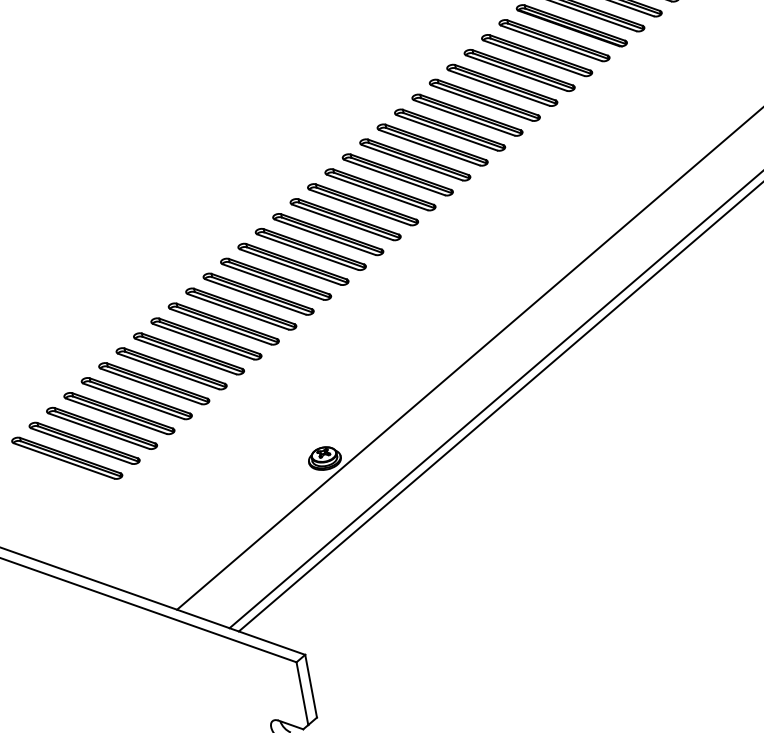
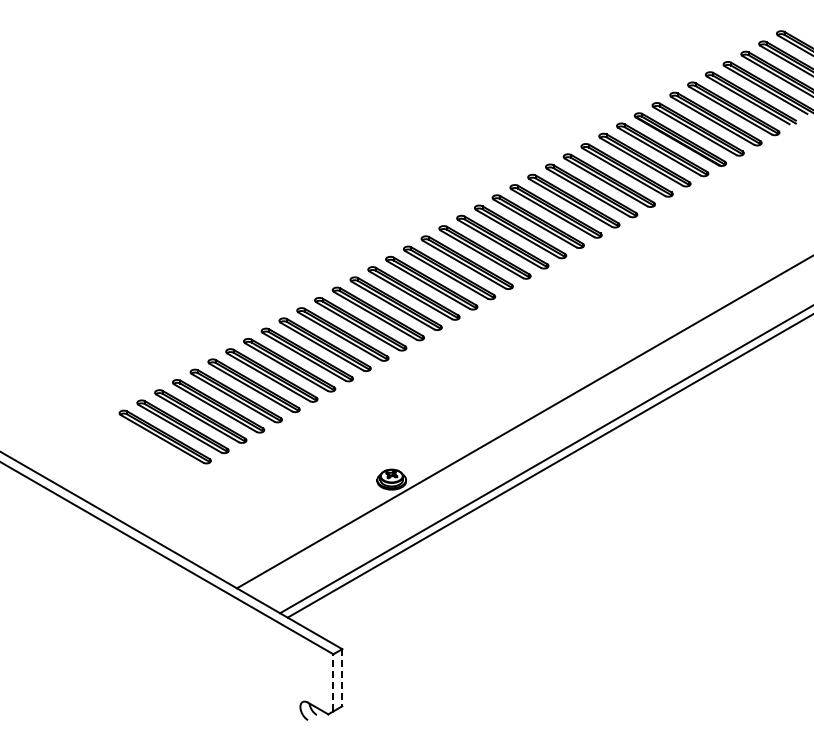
line: (311, 685) -> (342, 677), solid -> dashed
line: (302, 693) -> (333, 682), solid -> dashed

